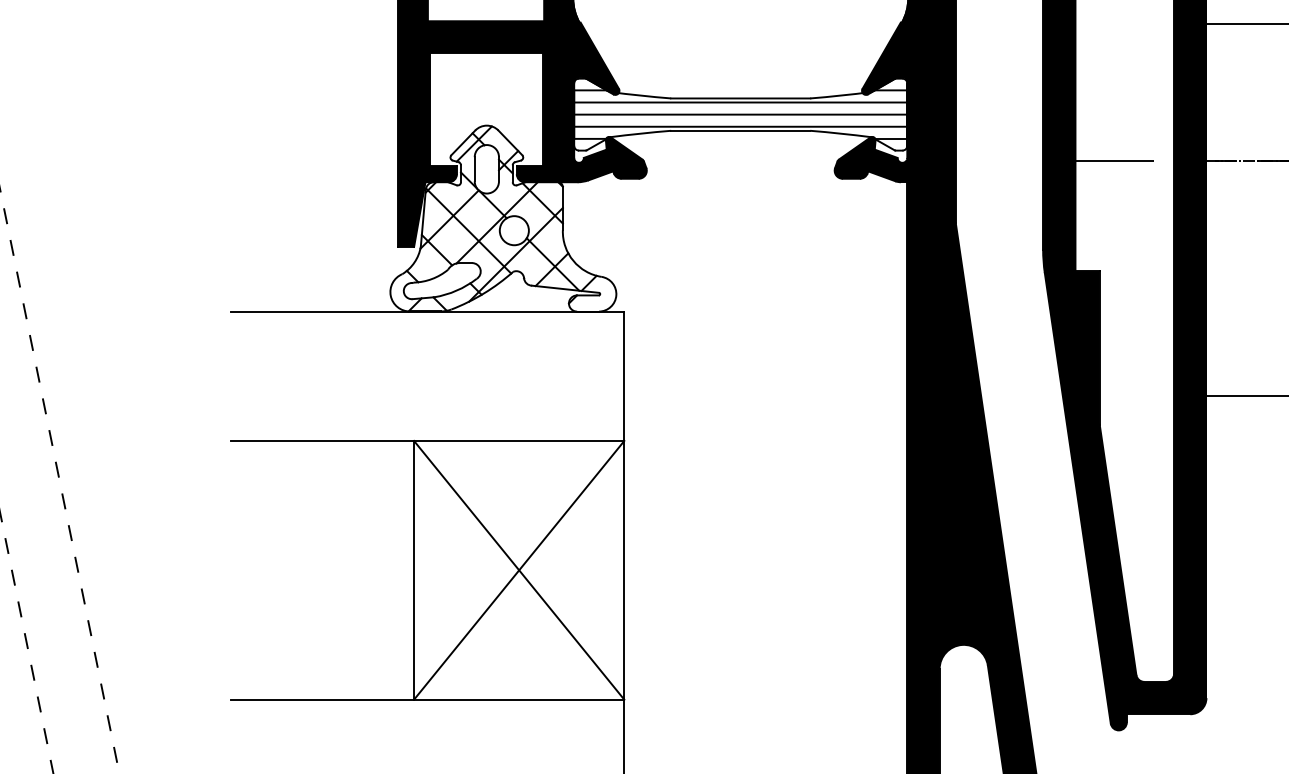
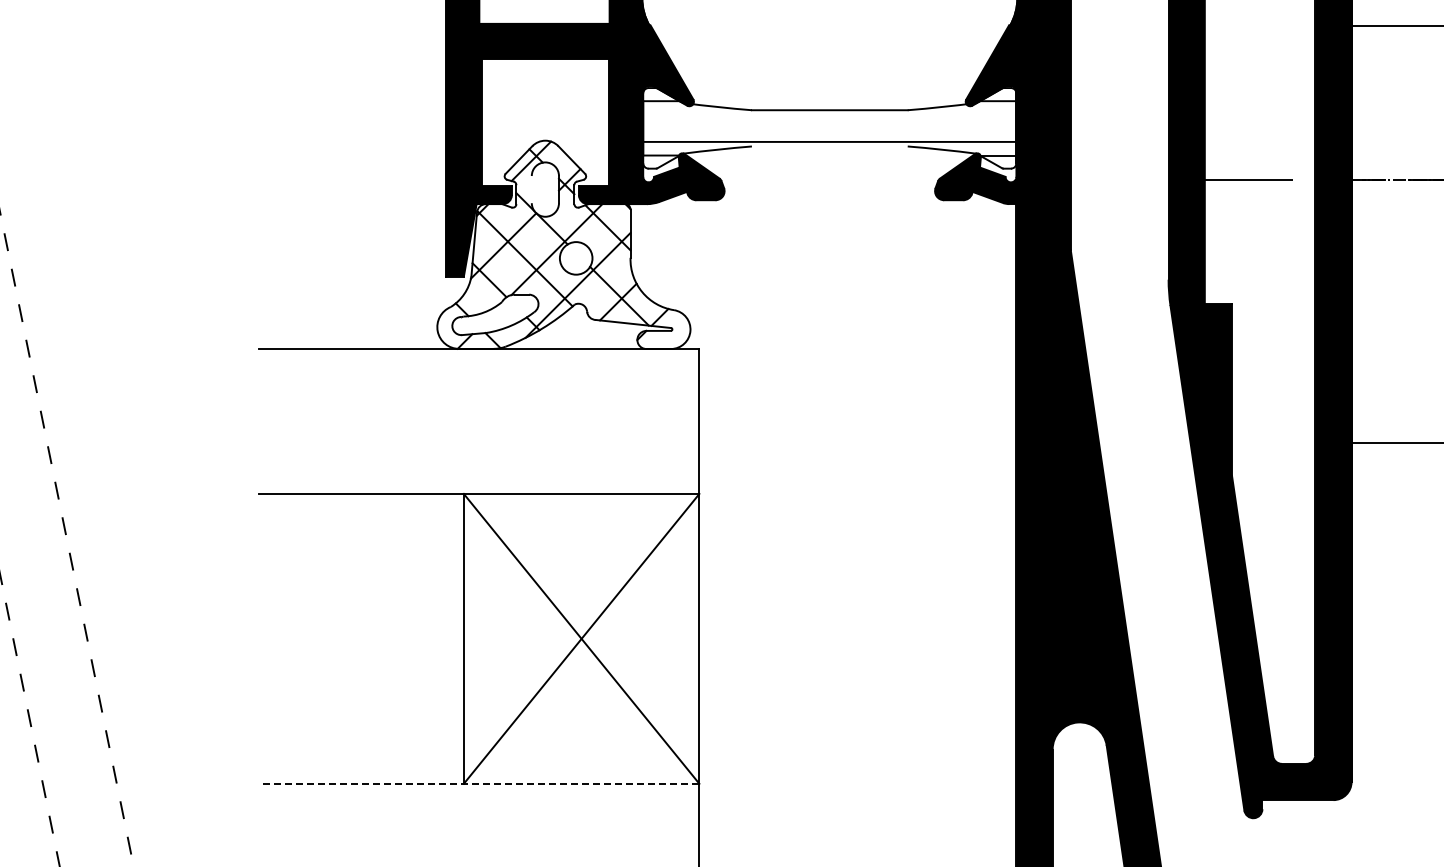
line: (740, 102) -> (829, 114), removed
line: (740, 114) -> (829, 128), removed
line: (740, 130) -> (829, 146), removed
line: (474, 169) -> (531, 189), removed
line: (427, 699) -> (478, 783), solid -> dashed

